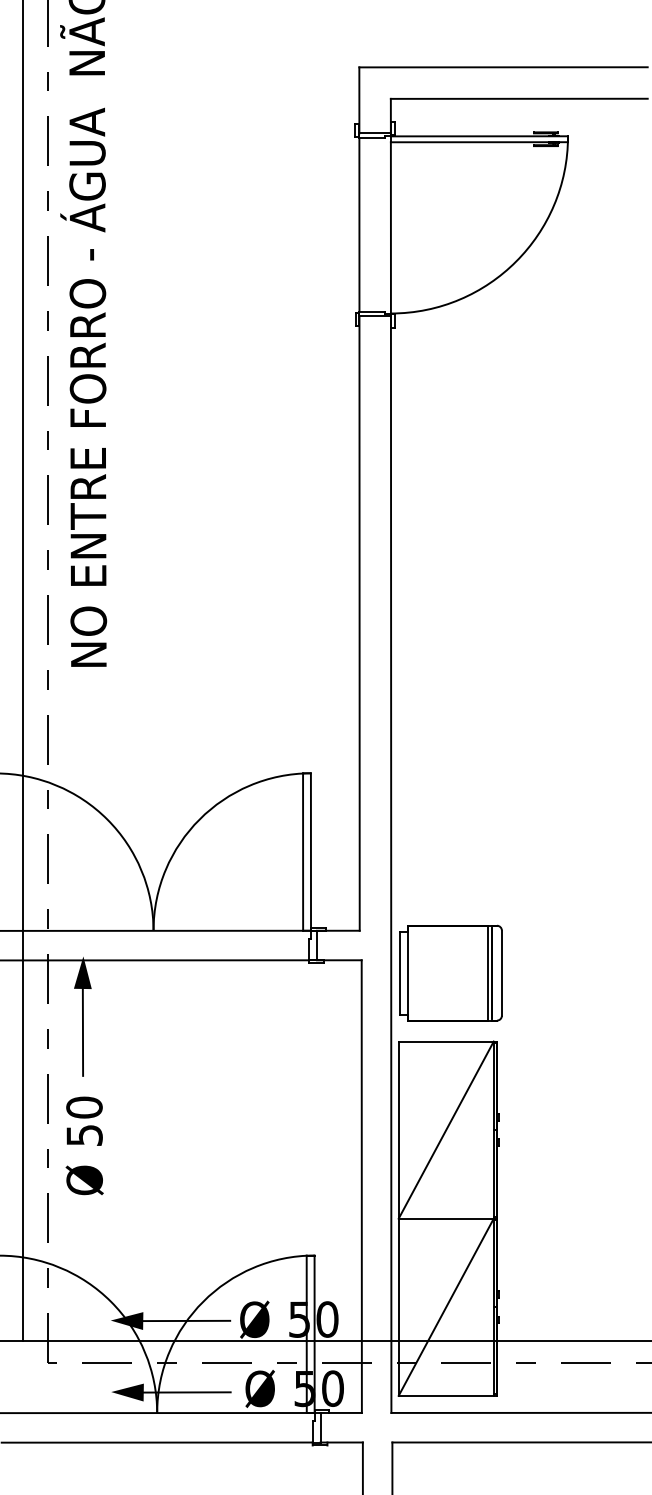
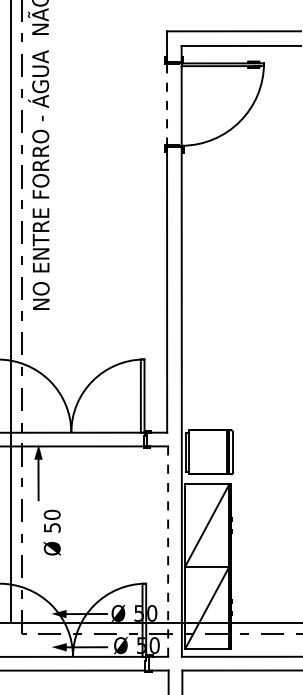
line: (360, 226) -> (167, 105), solid -> dashed
text: (82, 1145) -> (51, 532), moved
line: (362, 1188) -> (168, 552), solid -> dashed

